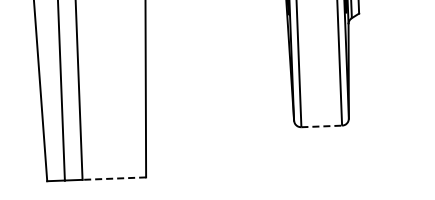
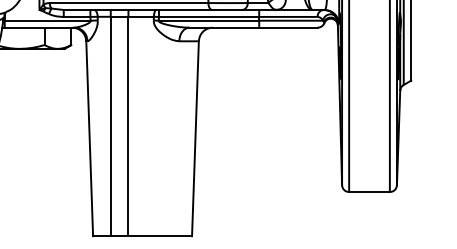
line: (322, 126) -> (370, 192), dashed -> solid
line: (114, 178) -> (160, 236), dashed -> solid

